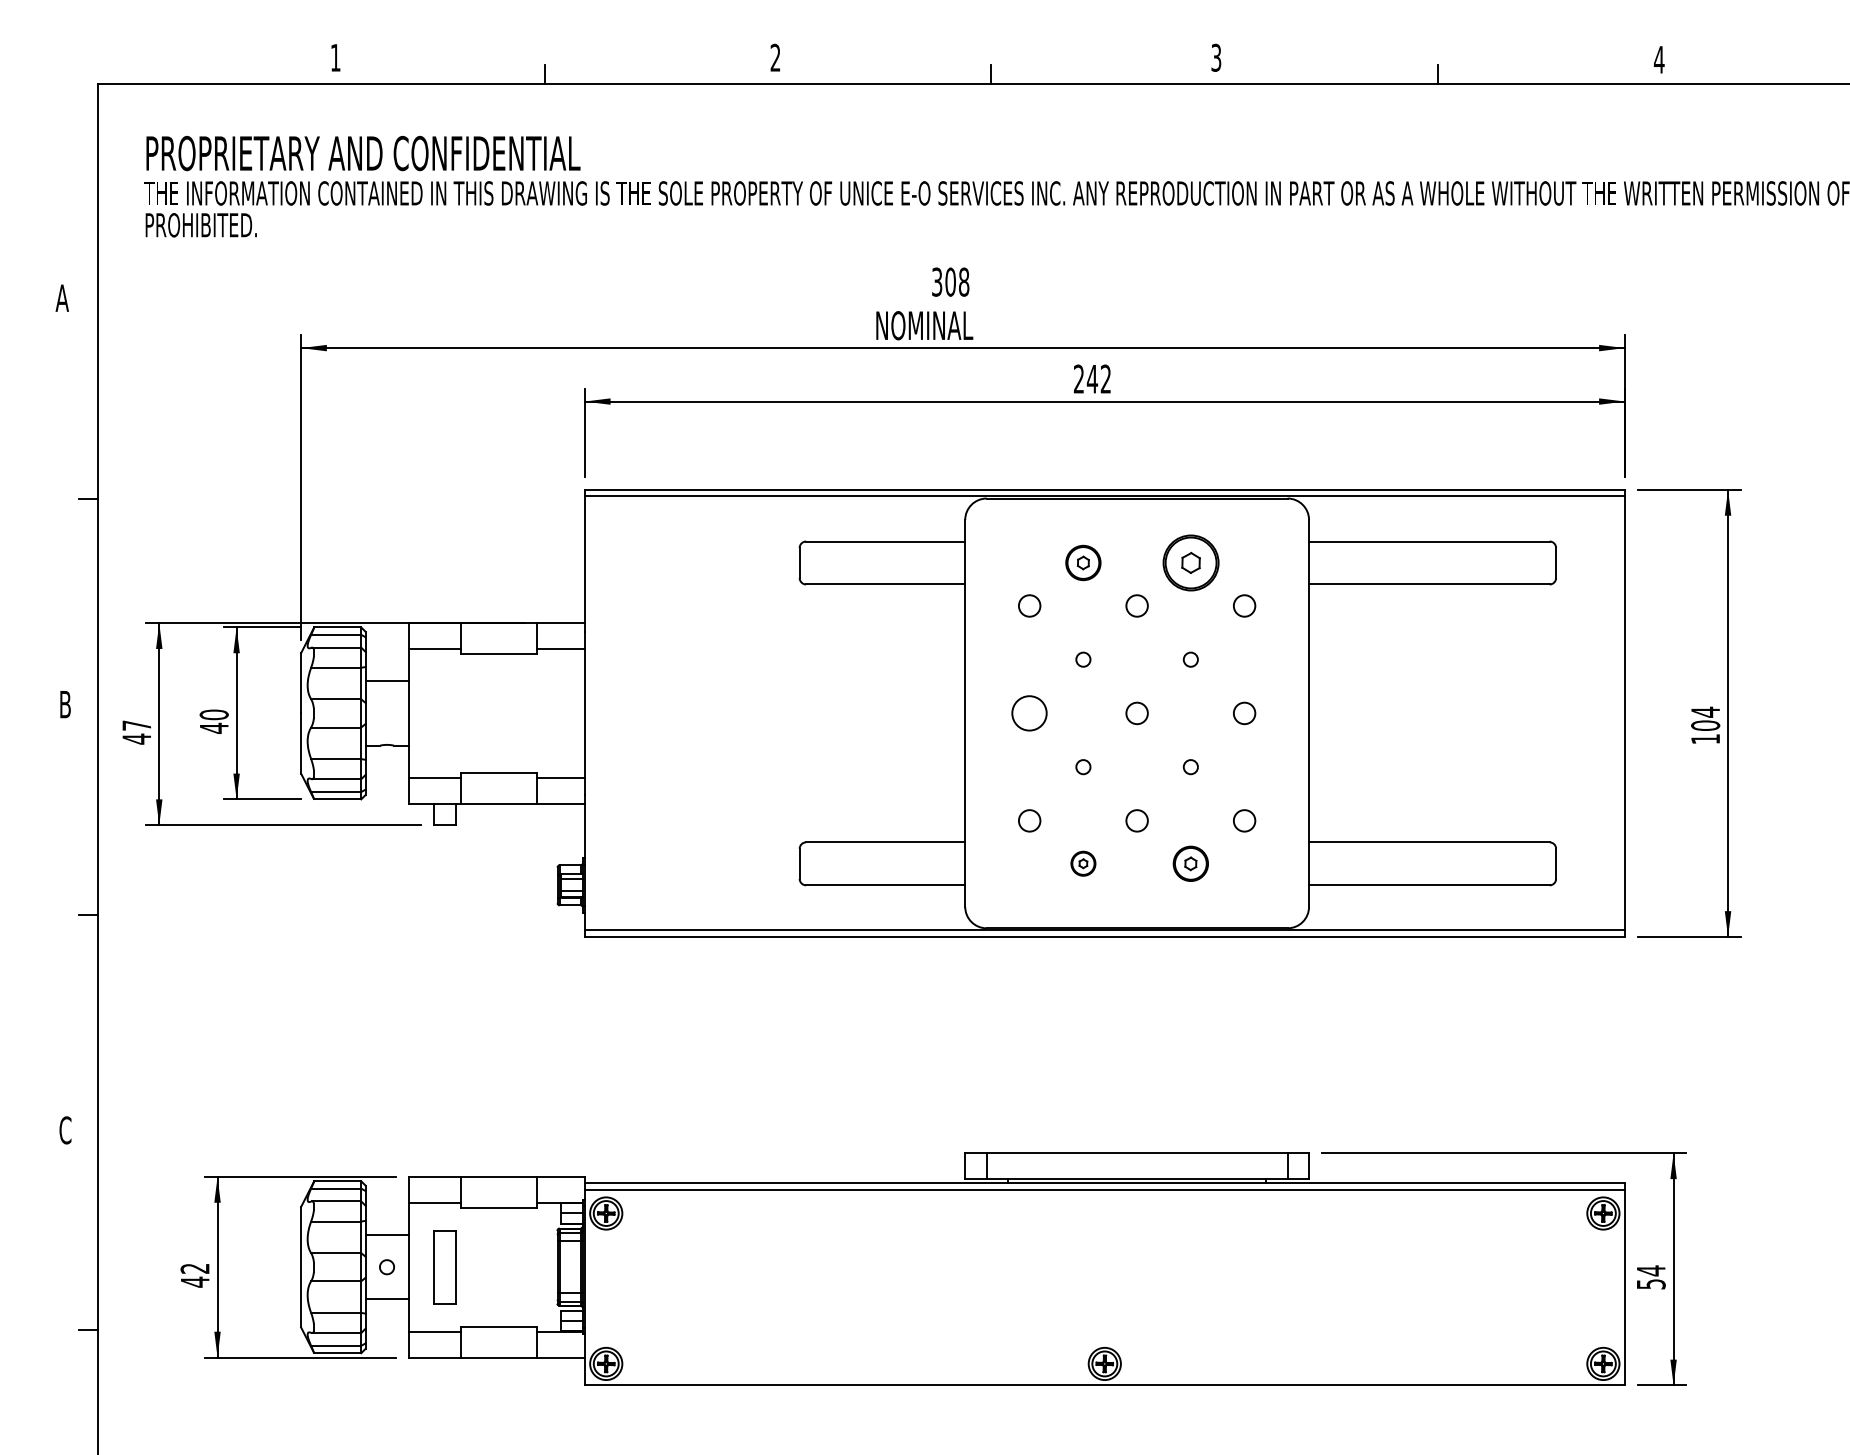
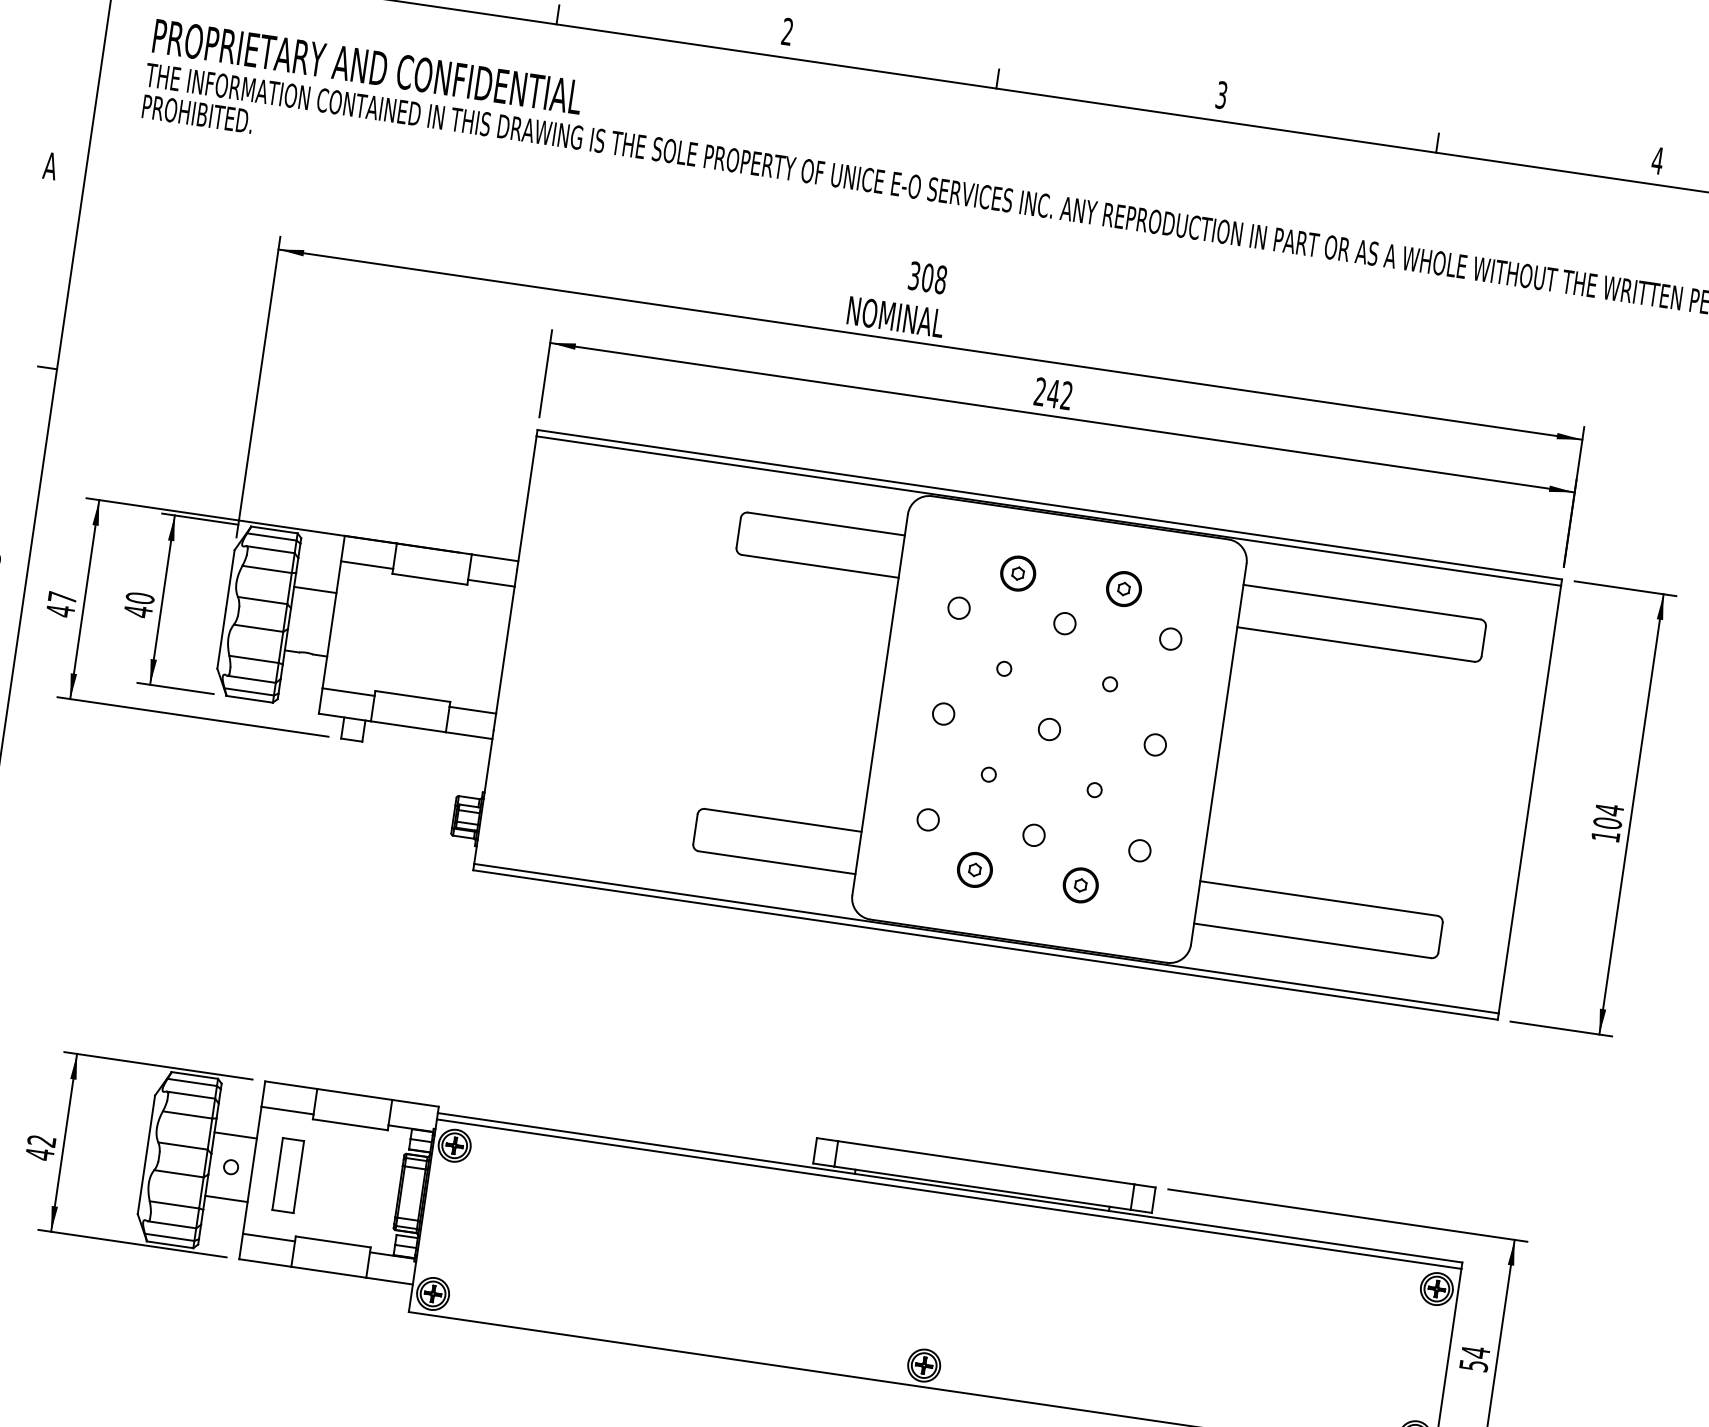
part: (1190, 562) -> (1123, 588), size x0.62
circle: (1029, 713) -> (943, 714), size x0.62
part: (1083, 863) -> (975, 869), size x1.43

